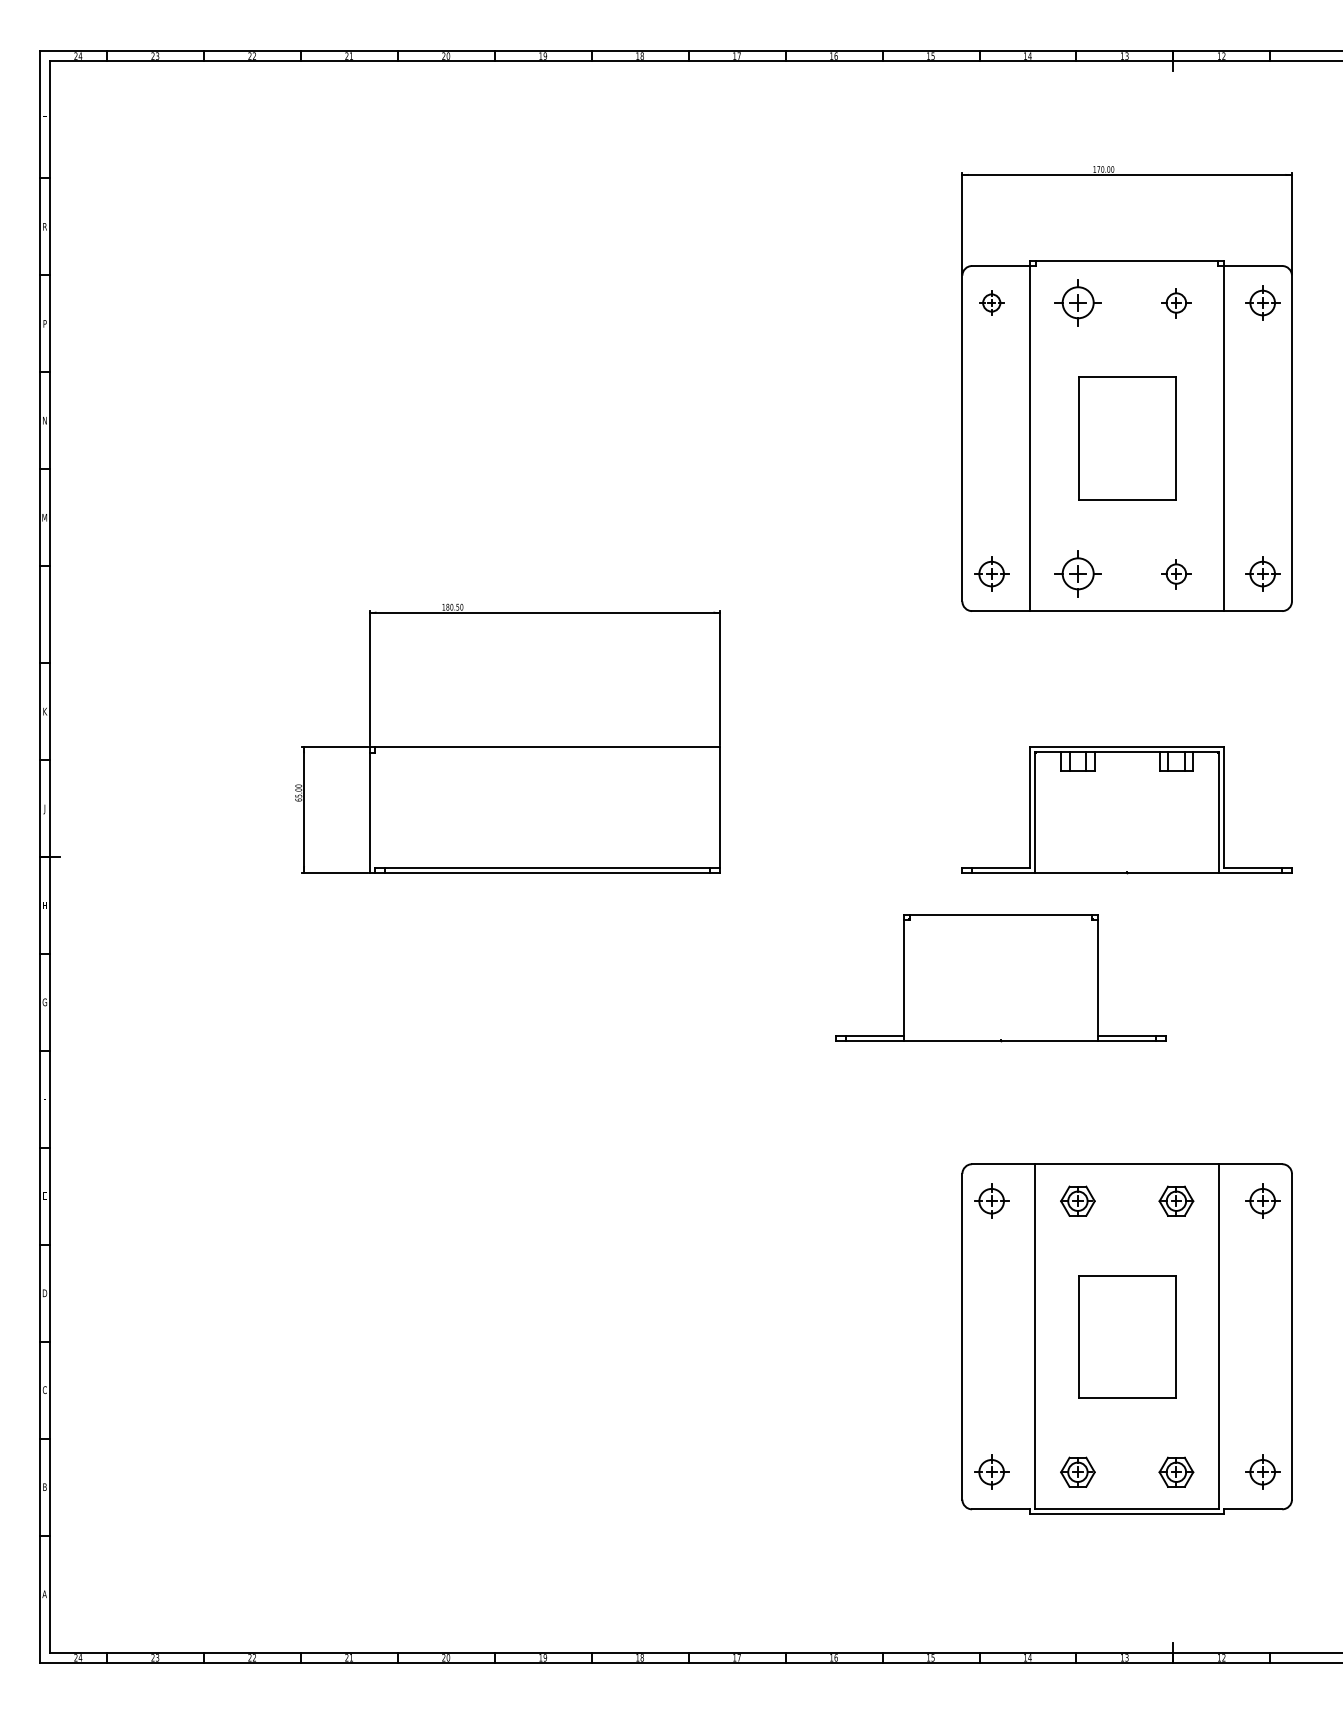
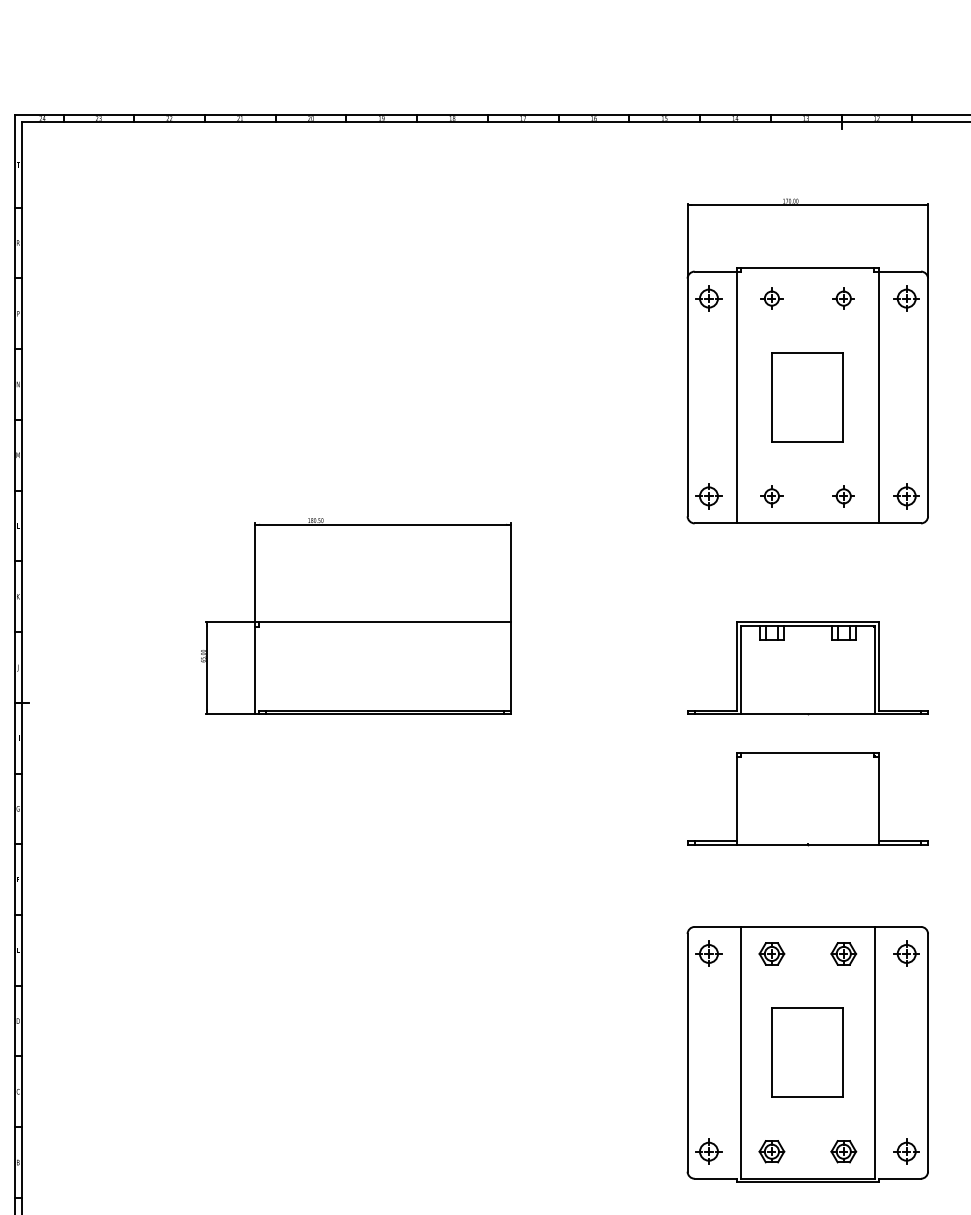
part: (991, 302) -> (708, 298), size x1.43
part: (1077, 303) -> (771, 298), size x0.62
part: (1077, 574) -> (771, 496), size x0.62
part: (1000, 978) -> (807, 799), moved

